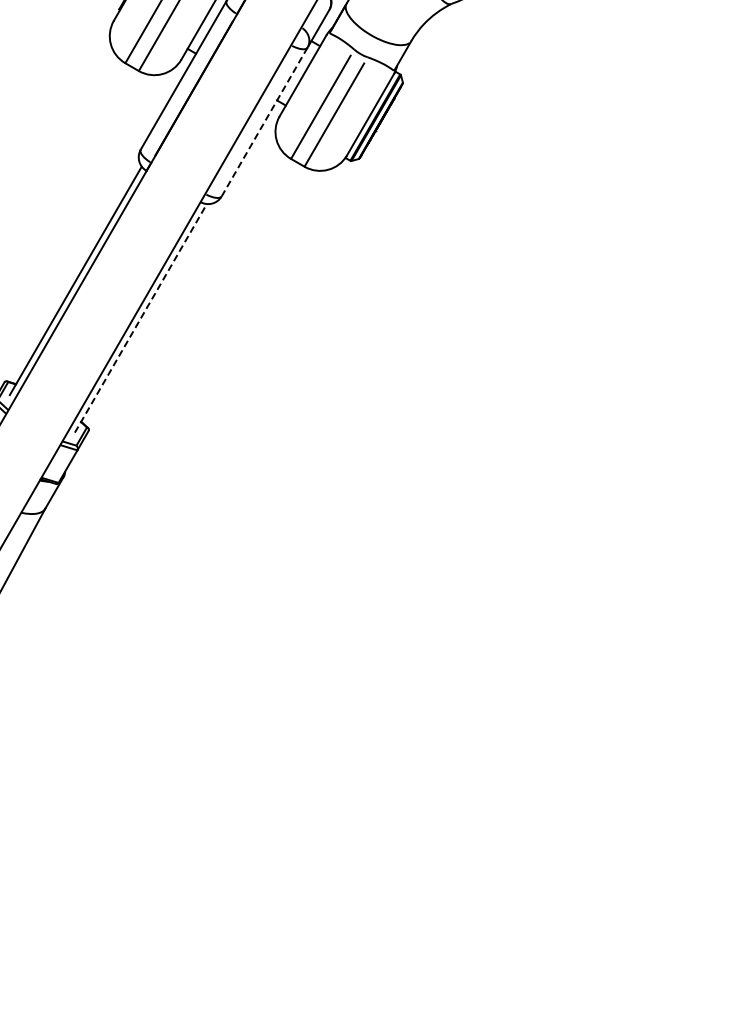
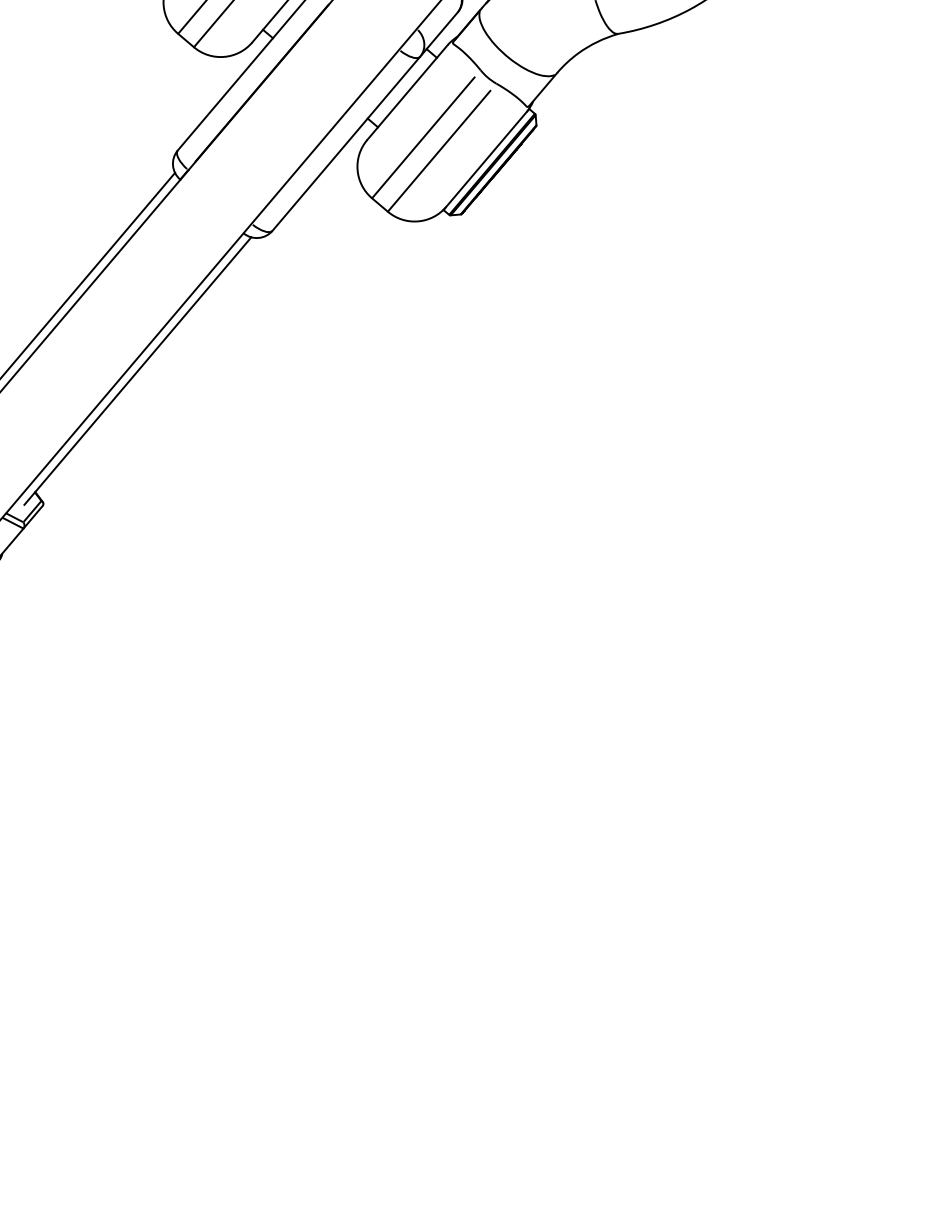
line: (264, 121) -> (346, 143), dashed -> solid
line: (140, 318) -> (137, 371), dashed -> solid

